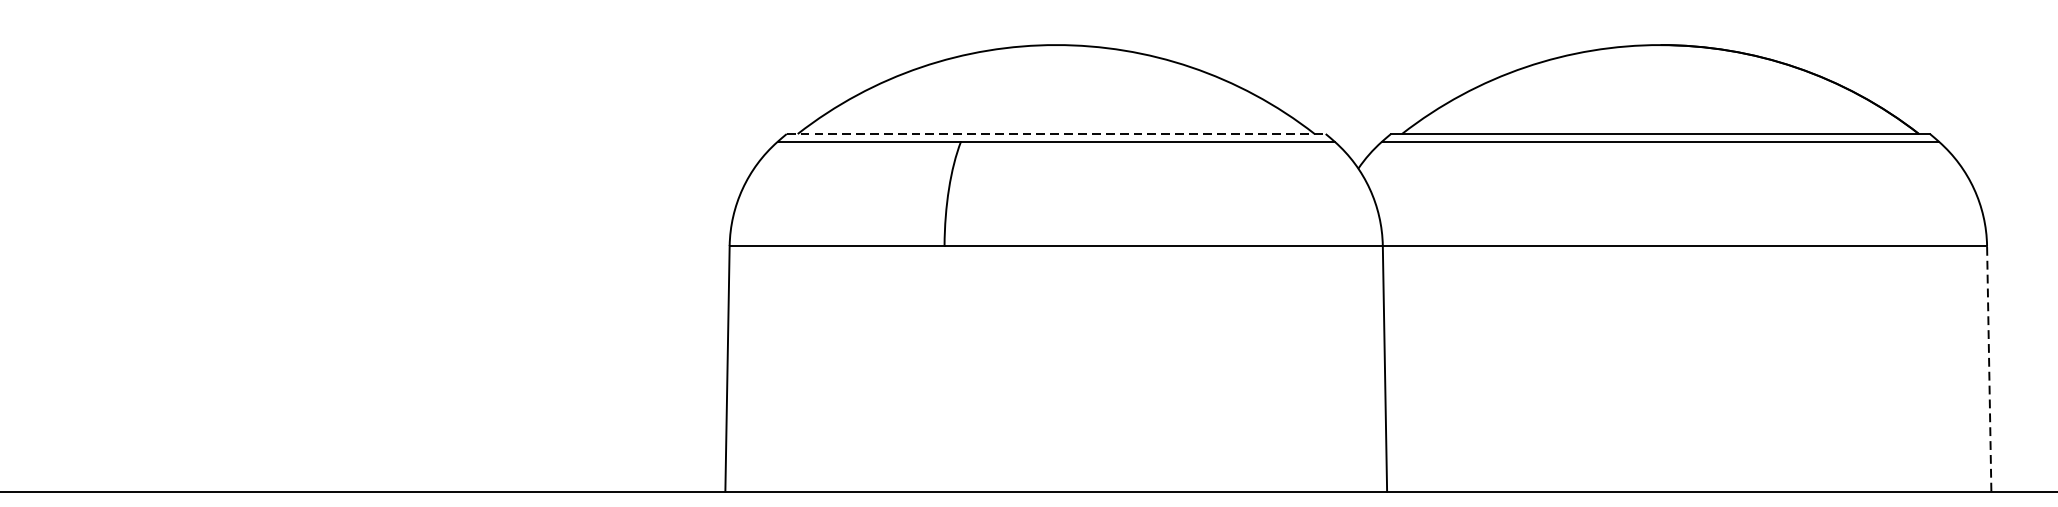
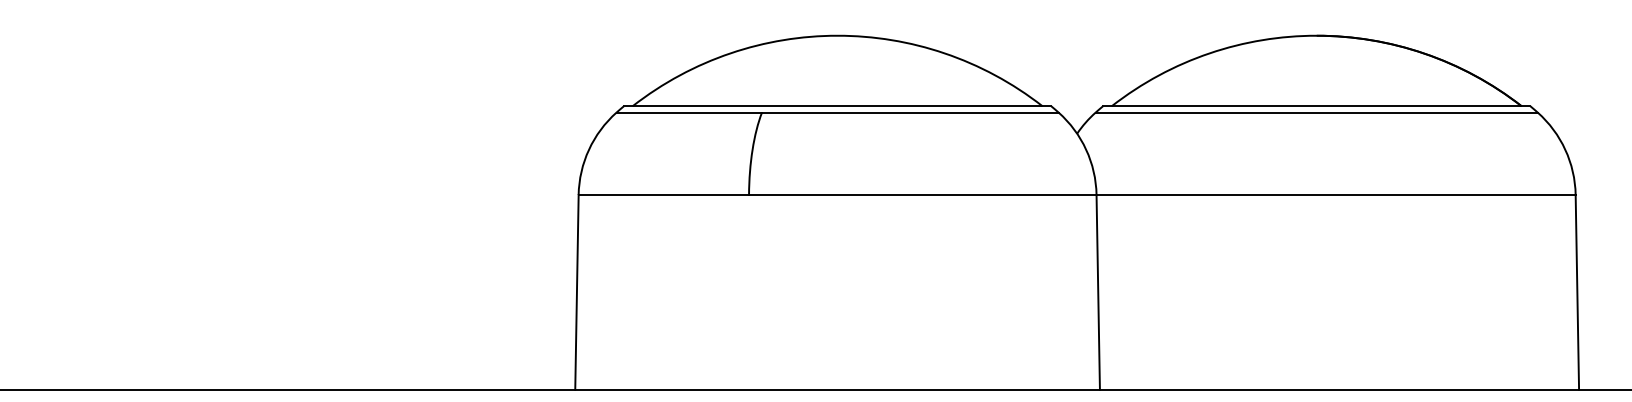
line: (1056, 134) -> (837, 106), dashed -> solid
line: (1989, 367) -> (1577, 291), dashed -> solid

